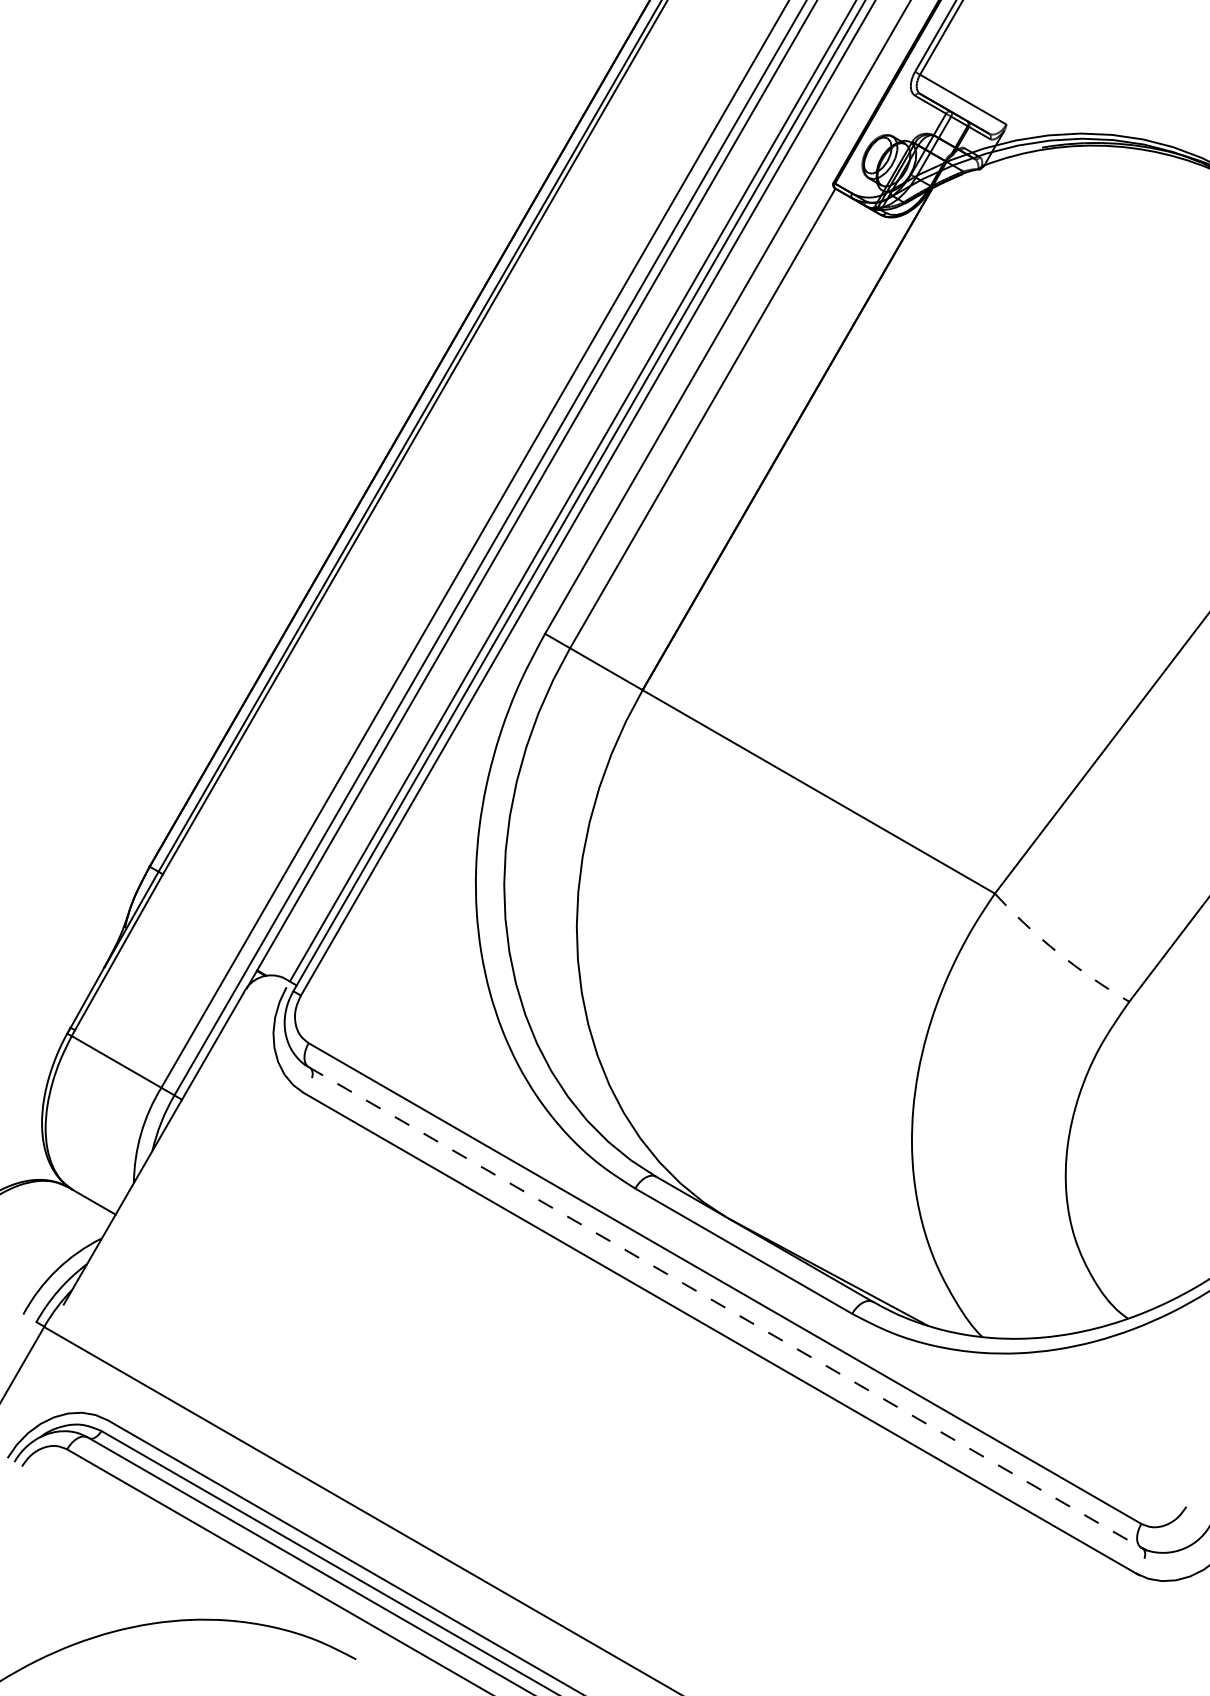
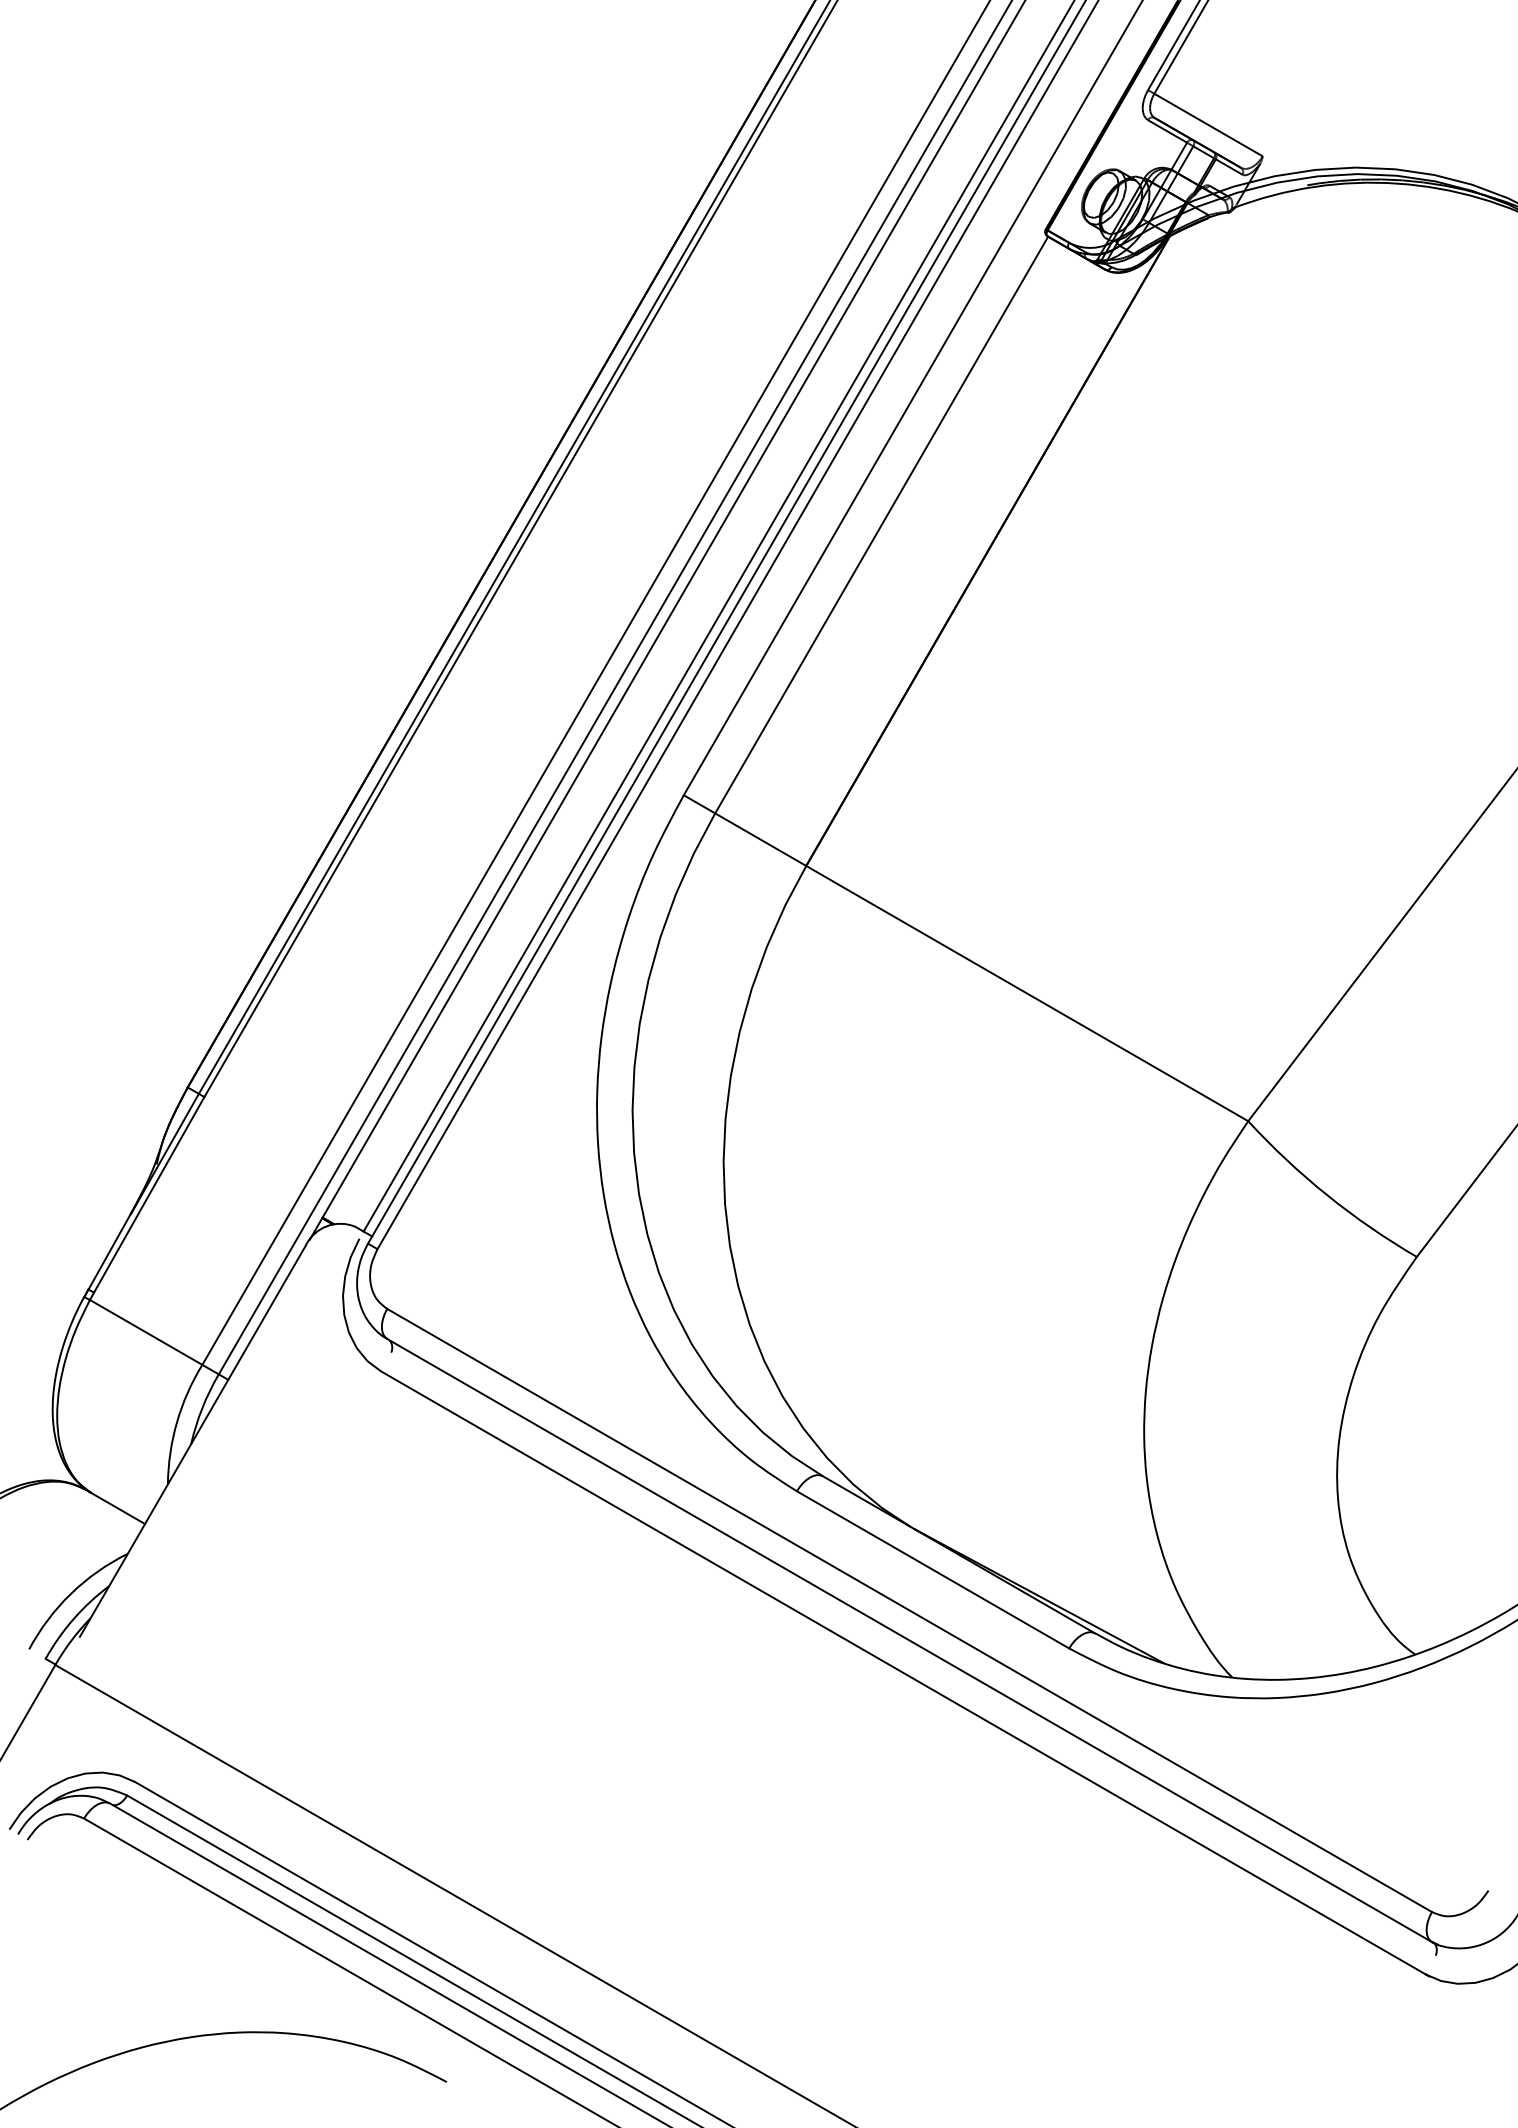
arc: (1058, 952) -> (1328, 1195), dashed -> solid
line: (725, 1307) -> (910, 1640), dashed -> solid

